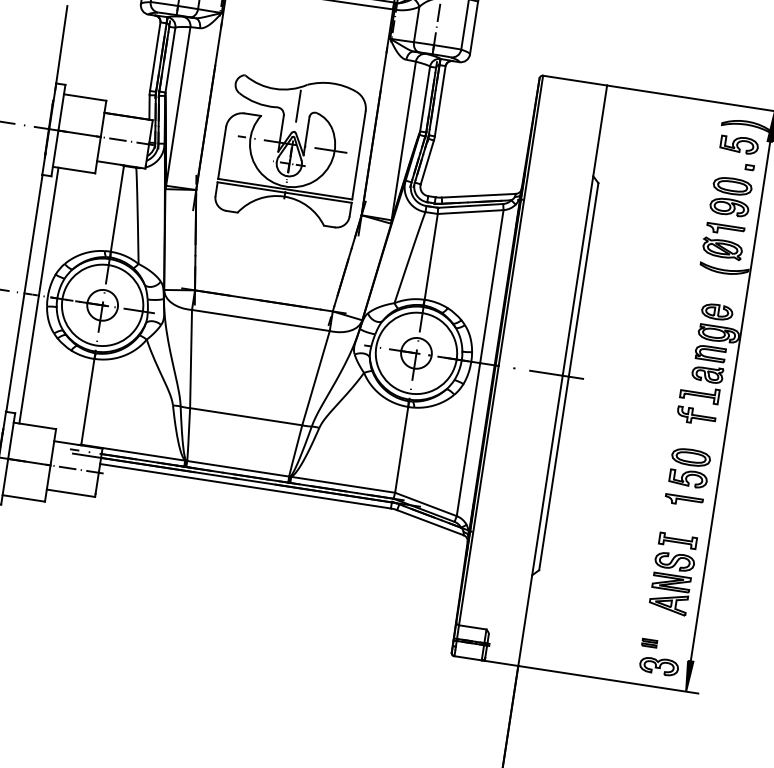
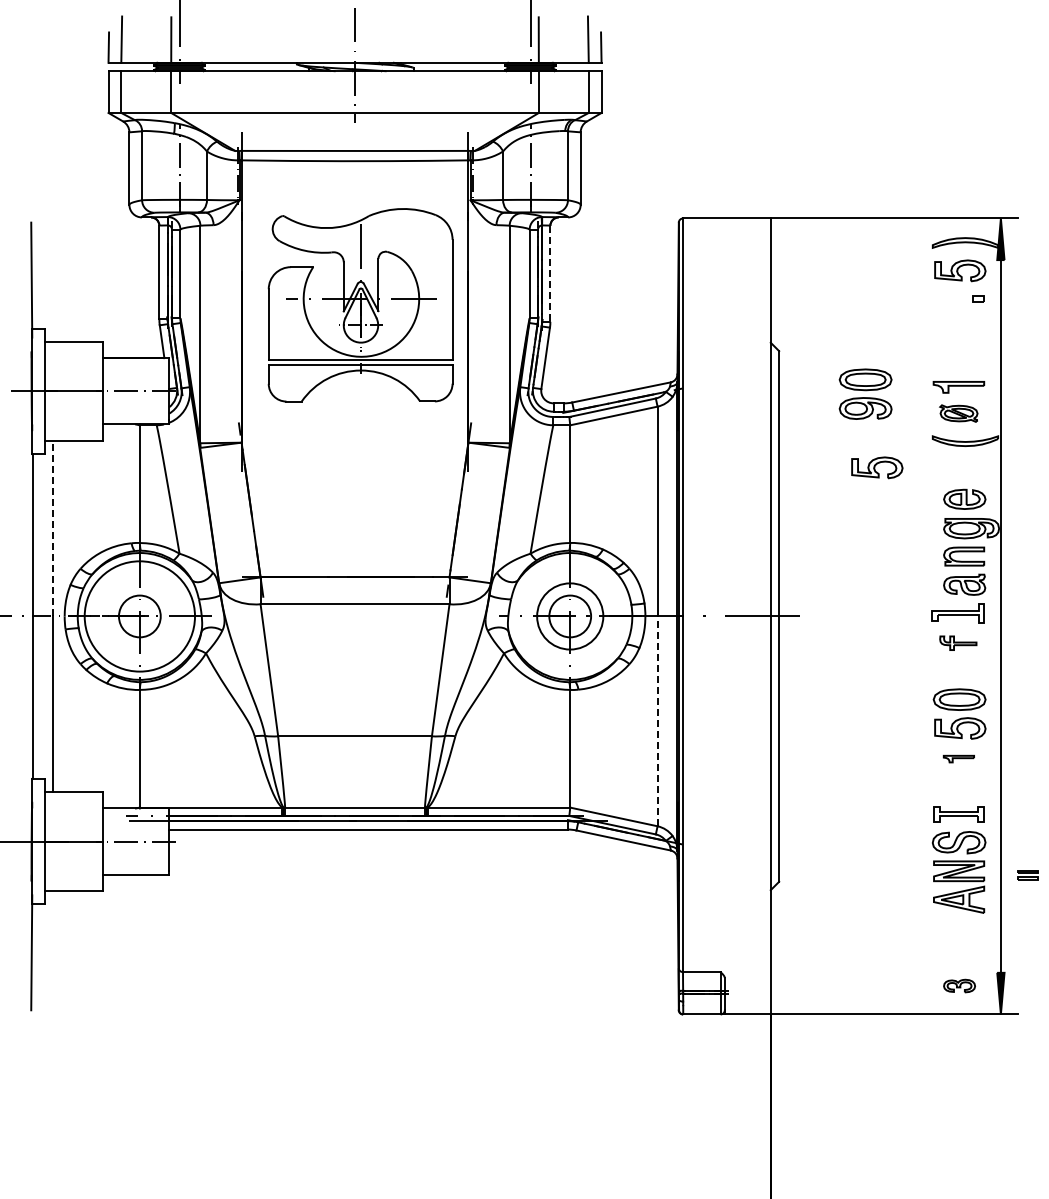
line: (440, 101) -> (550, 274), solid -> dashed
part: (291, 149) -> (360, 305), moved
part: (731, 196) -> (865, 393), moved
line: (48, 231) -> (52, 528), solid -> dashed
part: (722, 248) -> (958, 413), size x0.7
part: (657, 279) -> (877, 467), added
circle: (416, 353) -> (570, 616), size x0.6
part: (696, 415) -> (958, 642), size x0.7
line: (468, 439) -> (657, 721), solid -> dashed
part: (683, 500) -> (958, 758), size x0.6
part: (649, 643) -> (1027, 875), moved
part: (659, 665) -> (959, 985), size x0.6

